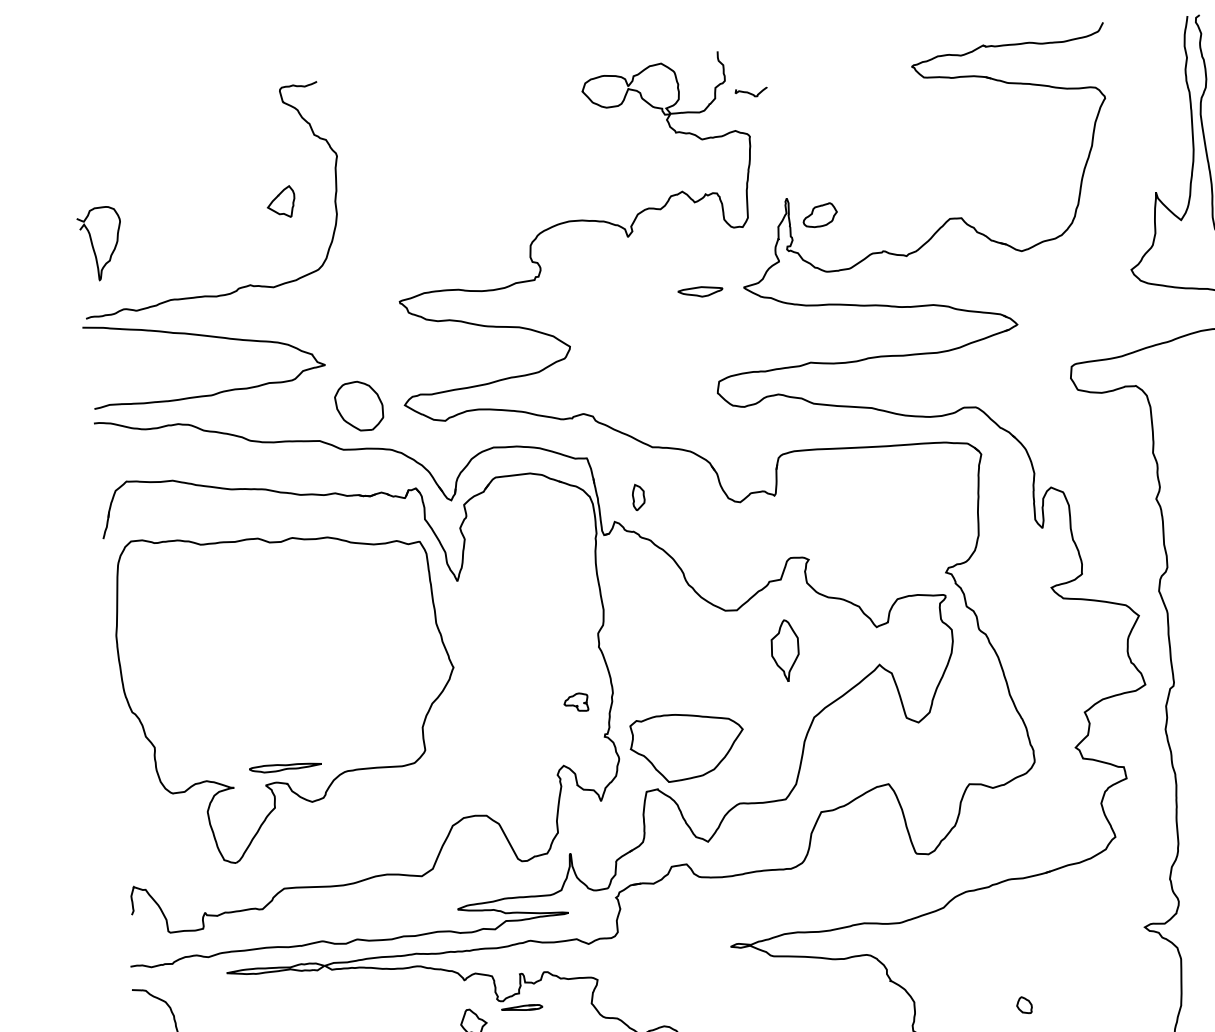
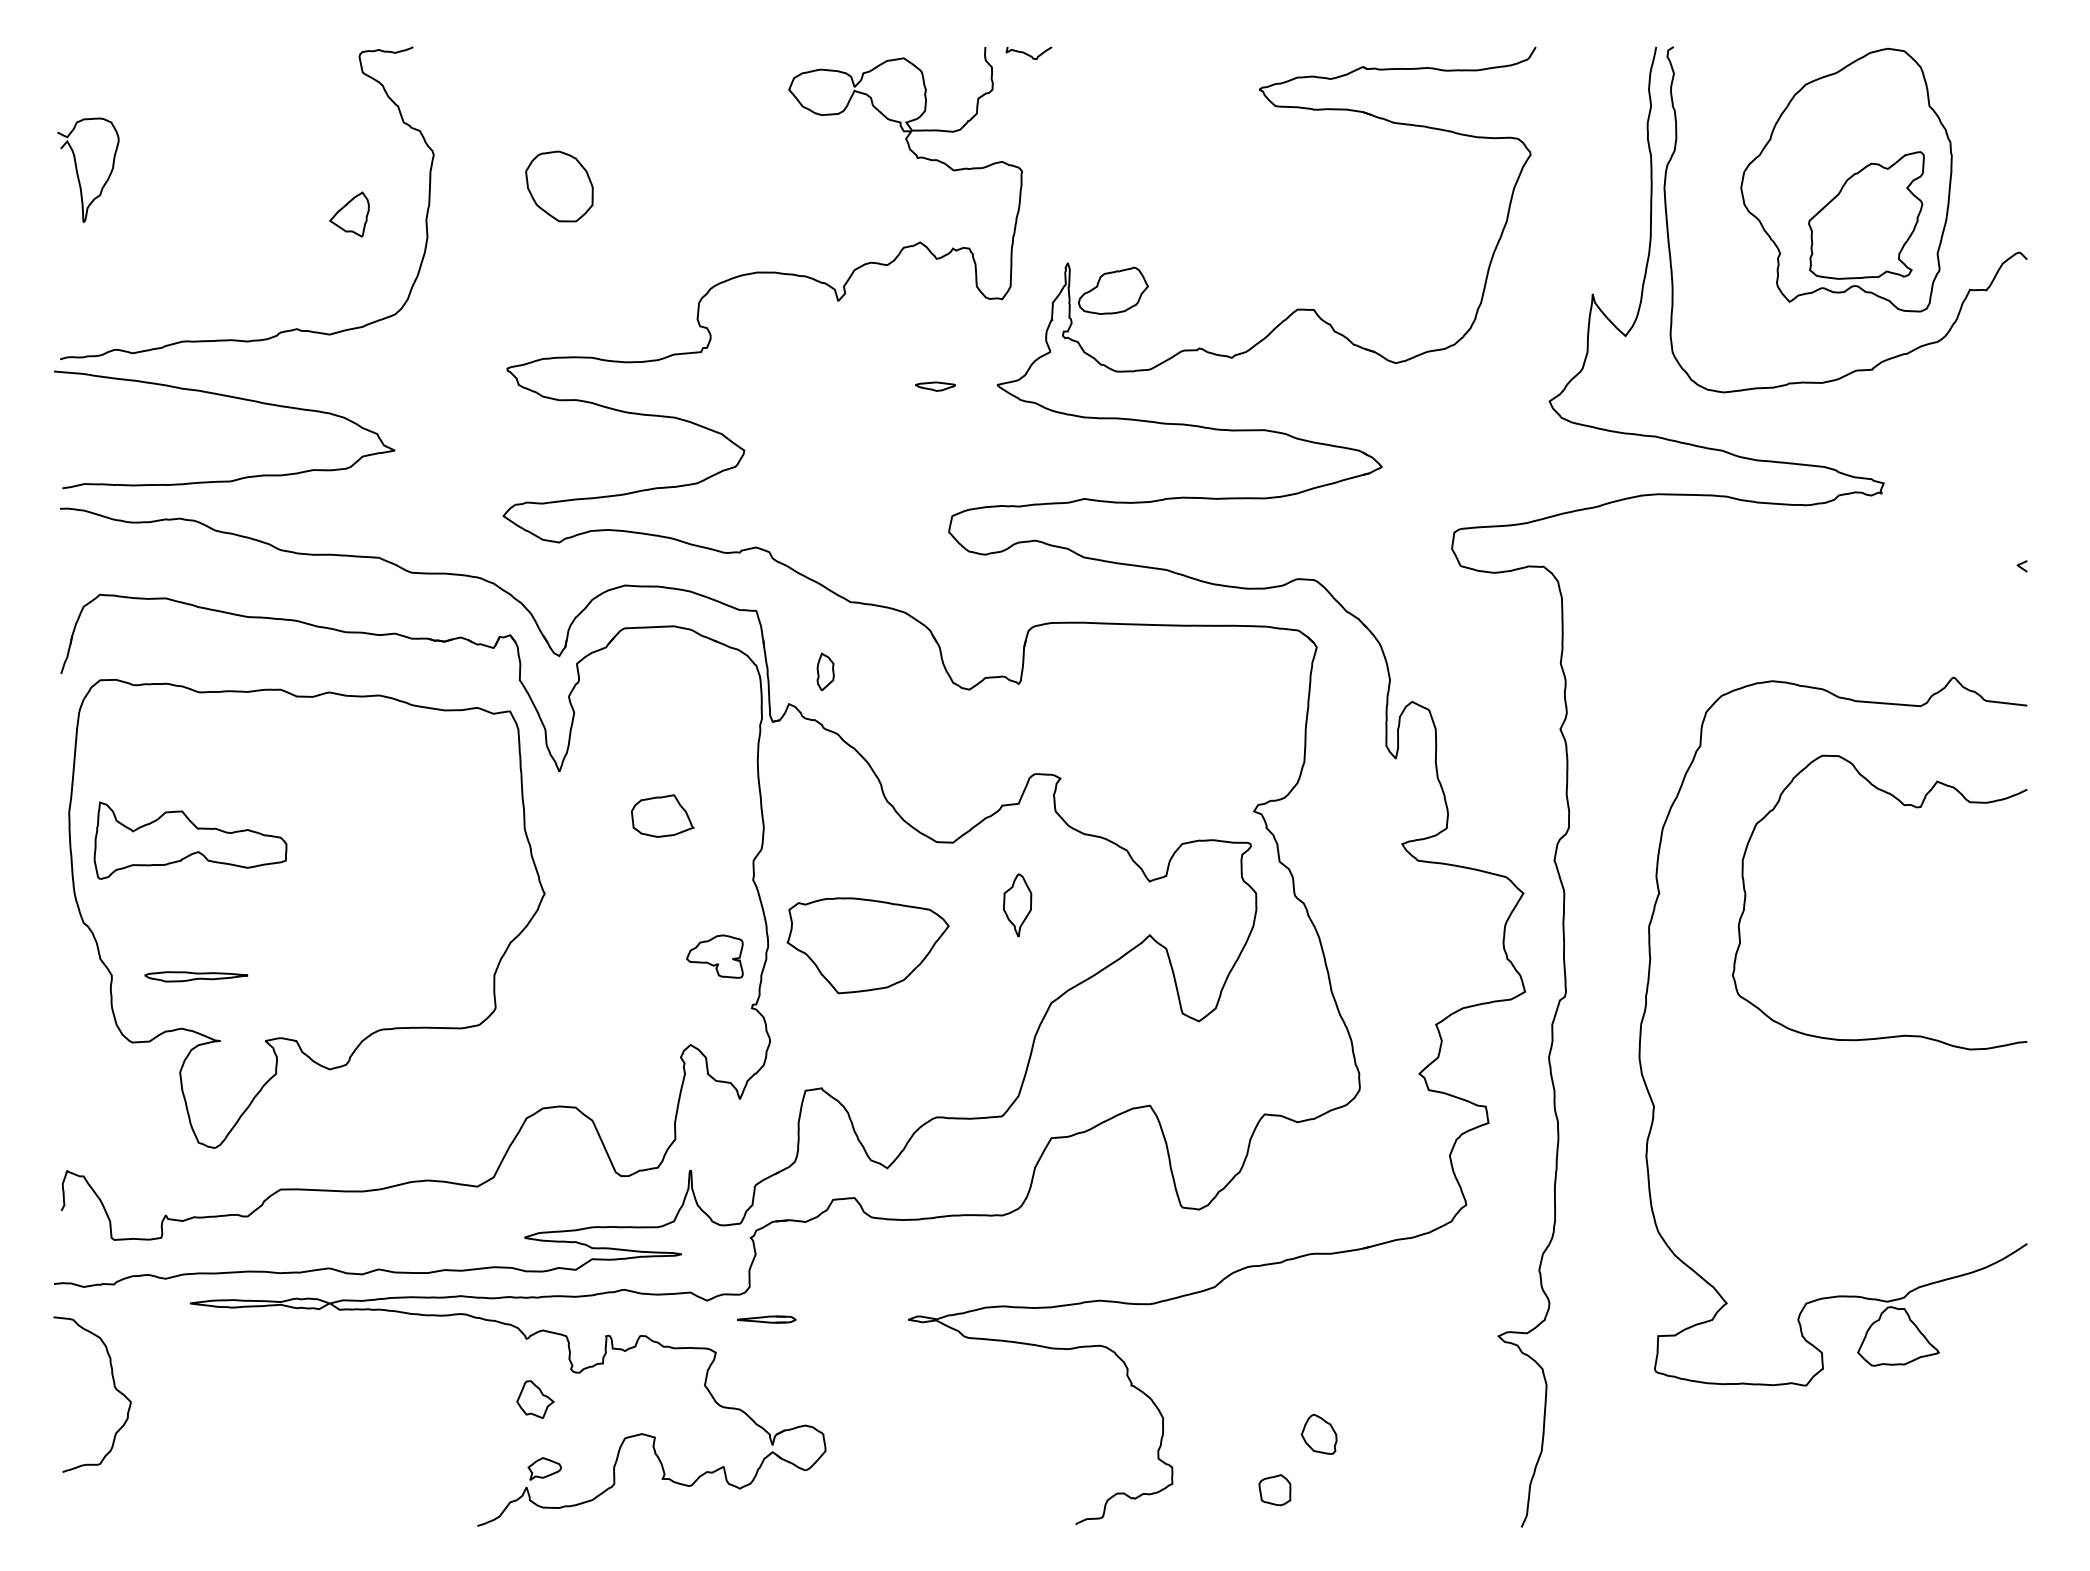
curve: (750, 92) -> (1027, 53), moved
part: (820, 215) -> (1113, 290), size x1.43
curve: (93, 246) -> (78, 173), moved
part: (700, 291) -> (935, 386), size x0.62
part: (359, 406) -> (559, 186), moved
part: (531, 606) -> (662, 815), added
part: (202, 648) -> (190, 840), added
part: (785, 650) -> (1017, 905), size x0.71
part: (575, 702) -> (714, 956), size x1.67
part: (686, 747) -> (867, 945), moved
part: (285, 767) -> (196, 976), moved
part: (1023, 1004) -> (1318, 1433), size x1.67
part: (522, 1008) -> (766, 1319), moved

